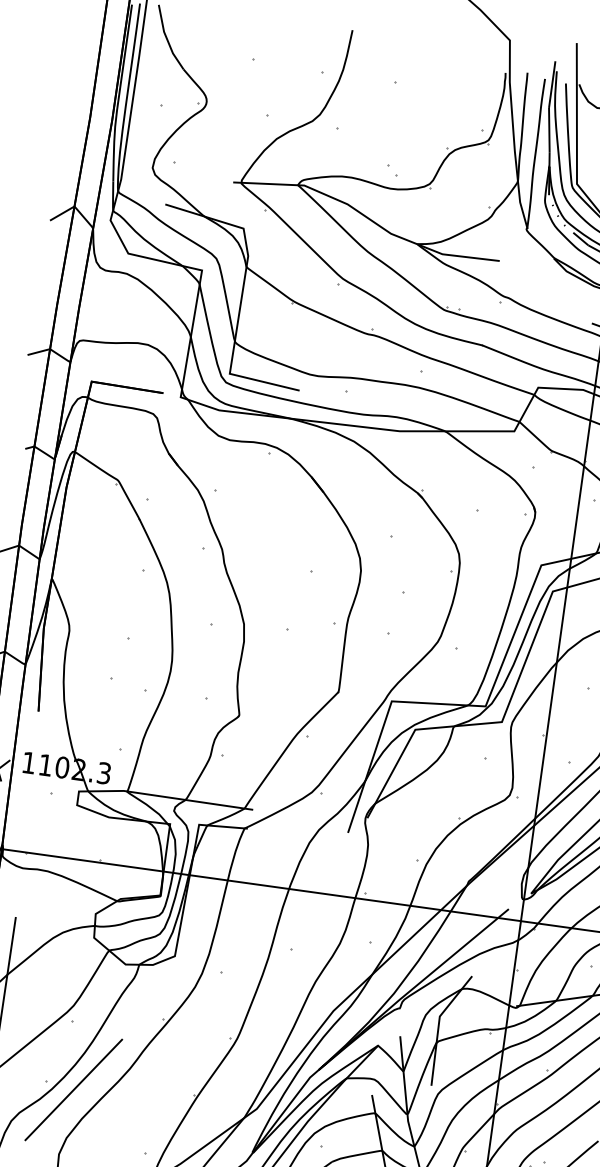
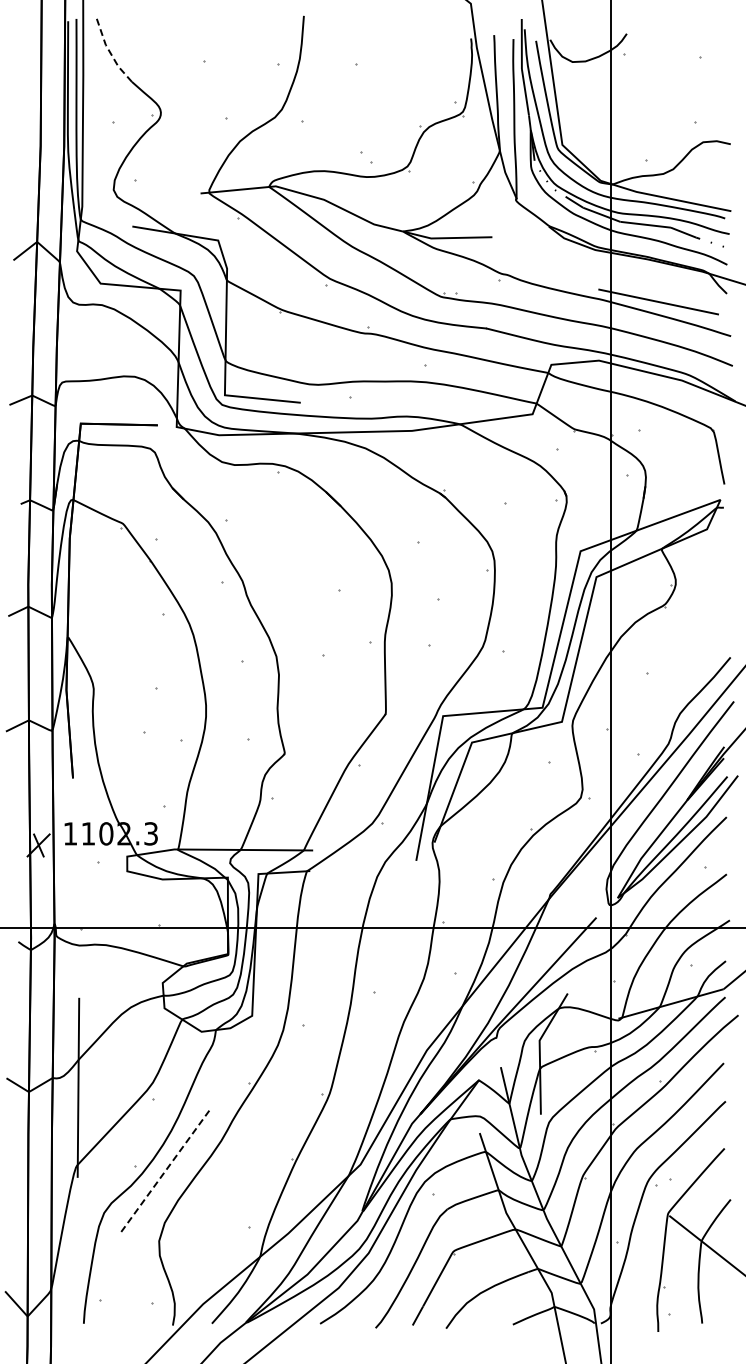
line: (166, 39) -> (109, 52), solid -> dashed
line: (73, 1090) -> (165, 1171), solid -> dashed

